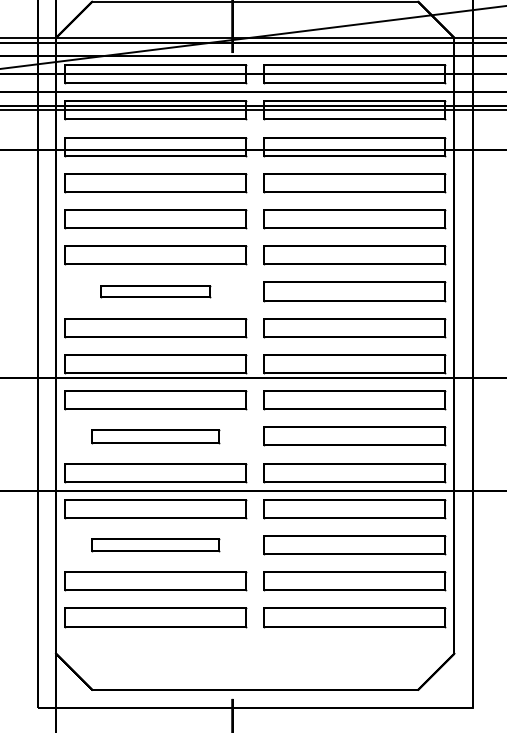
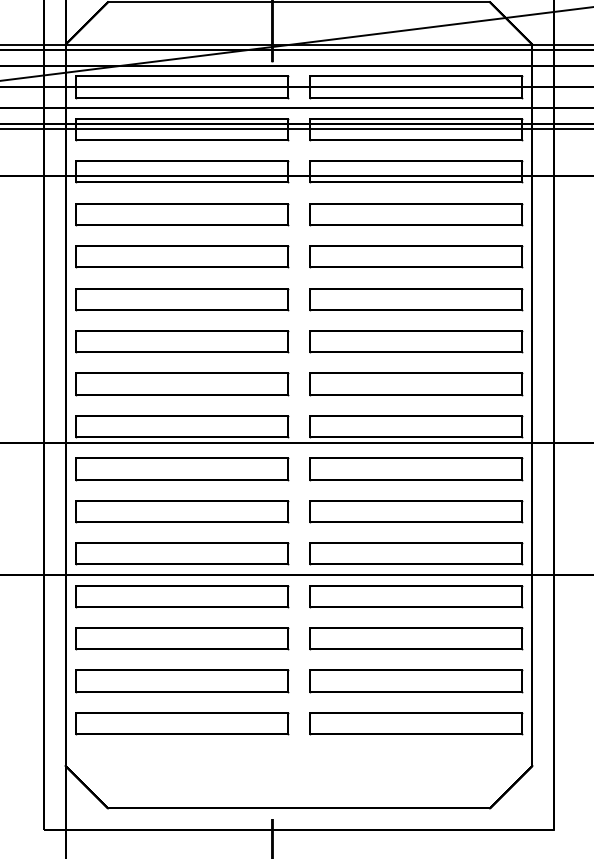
part: (155, 291) -> (182, 341), size x1.67
part: (155, 436) -> (182, 511), size x1.43
part: (155, 545) -> (182, 639), size x1.43

